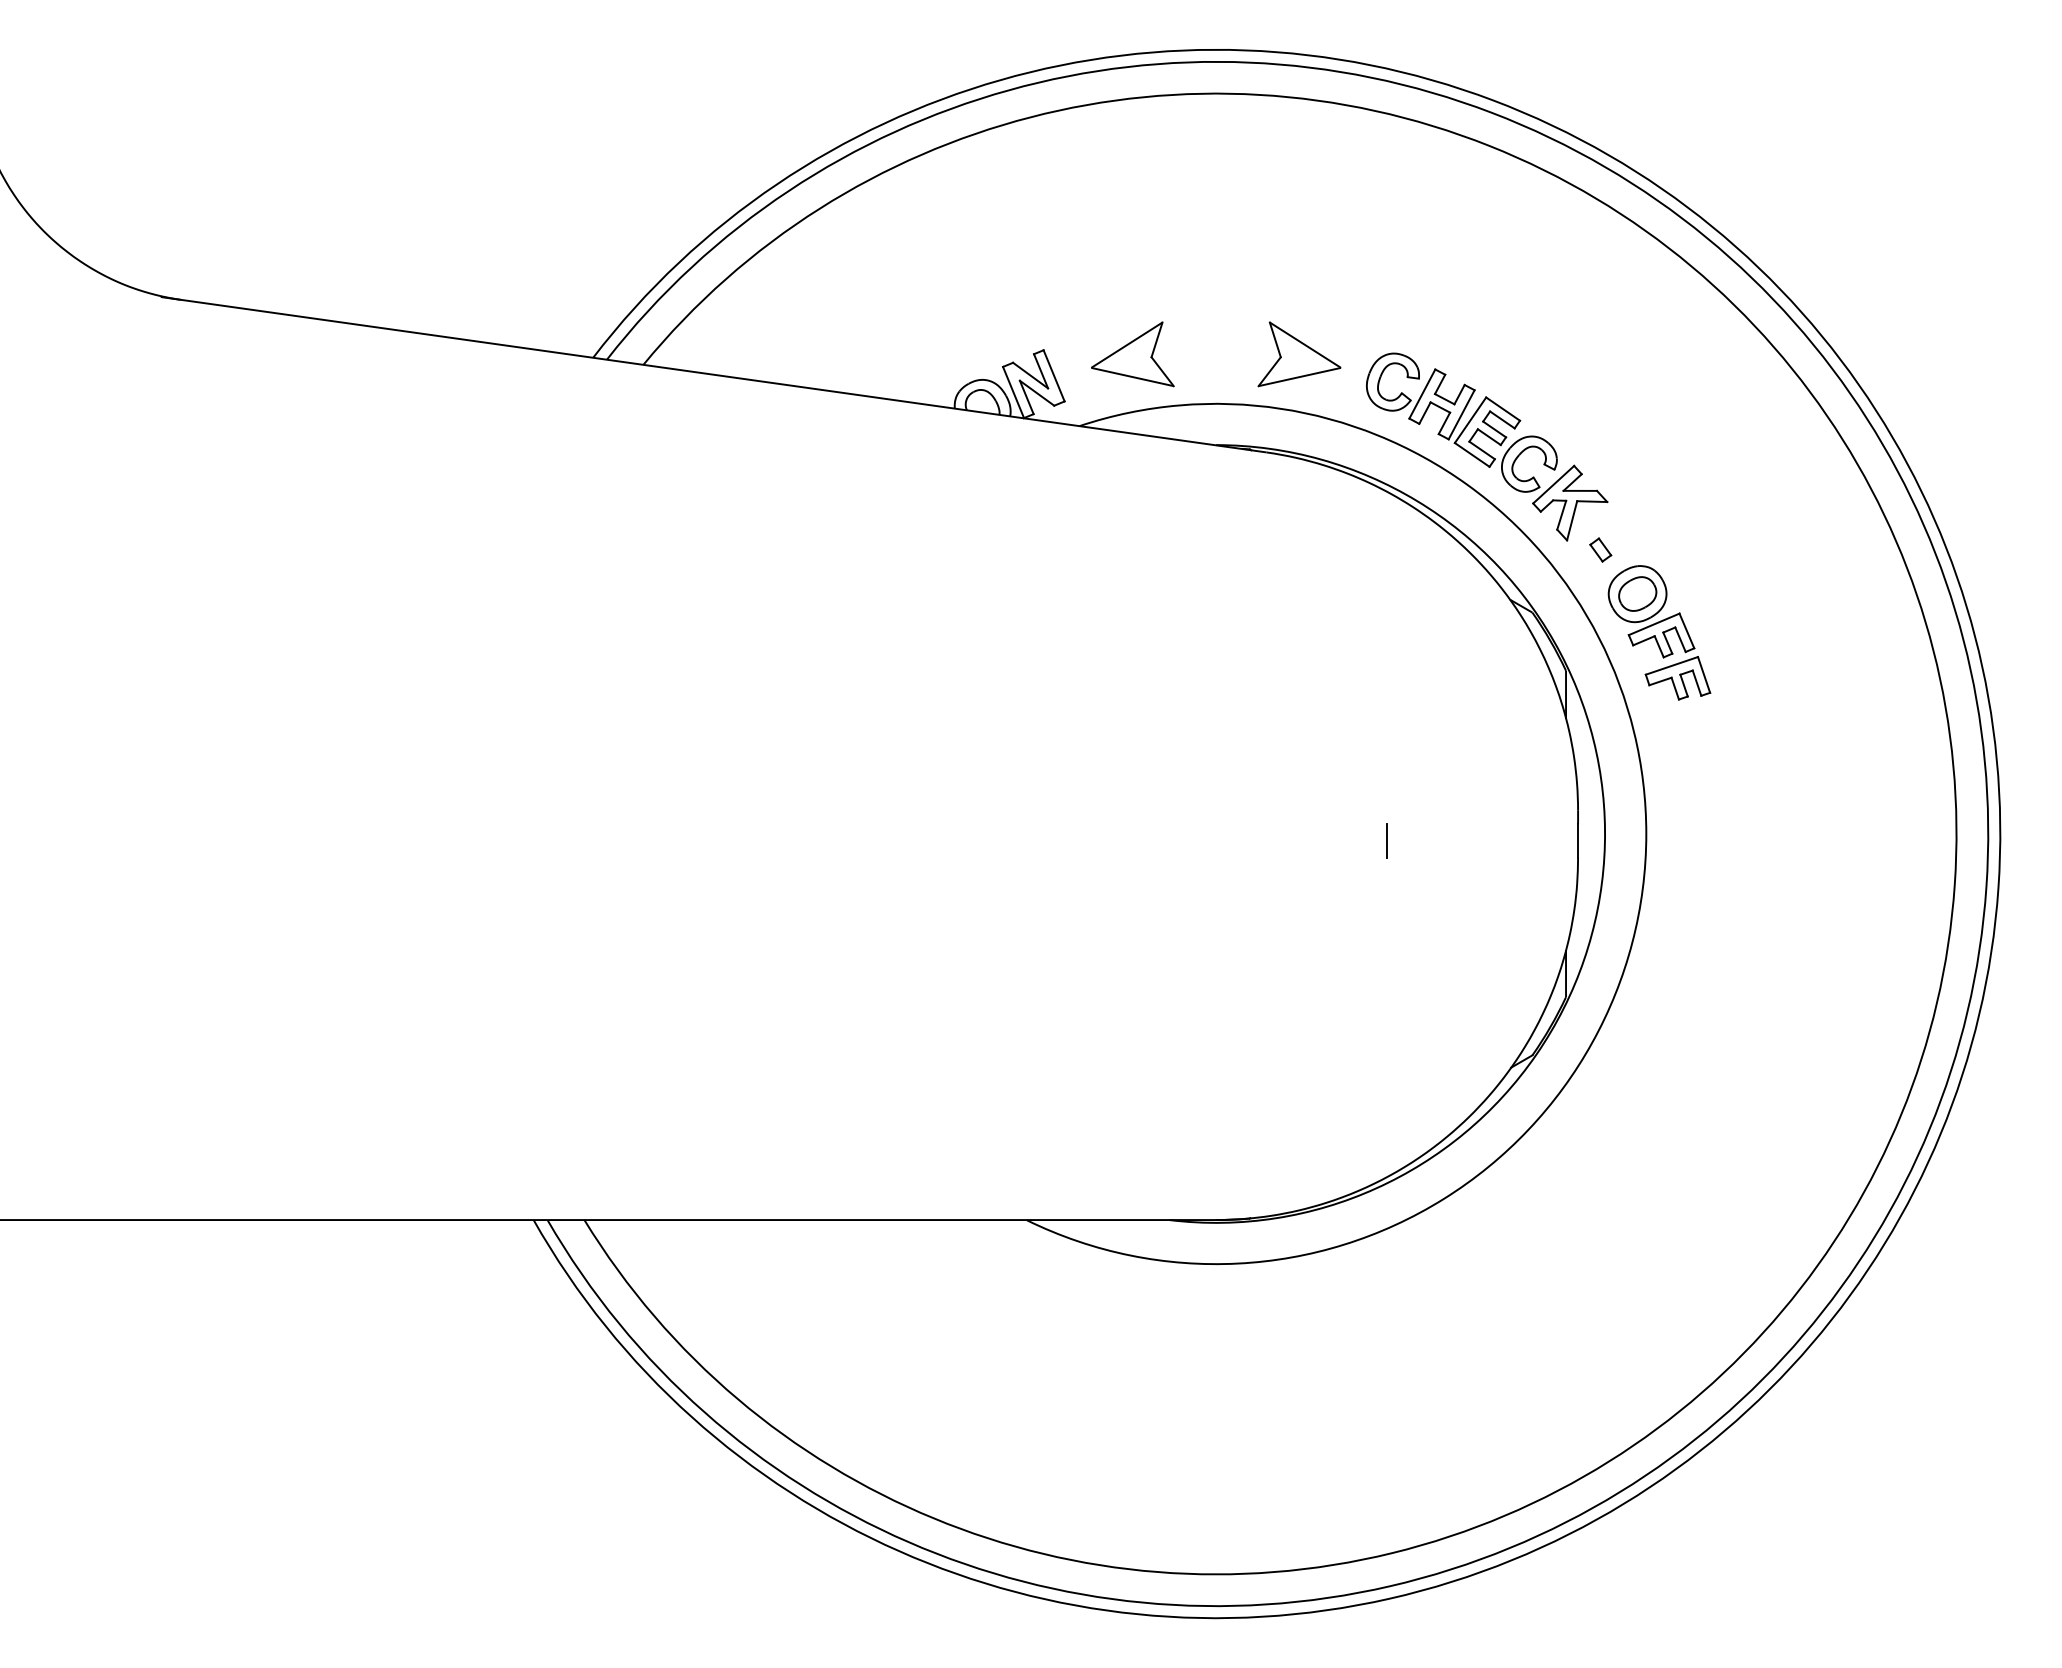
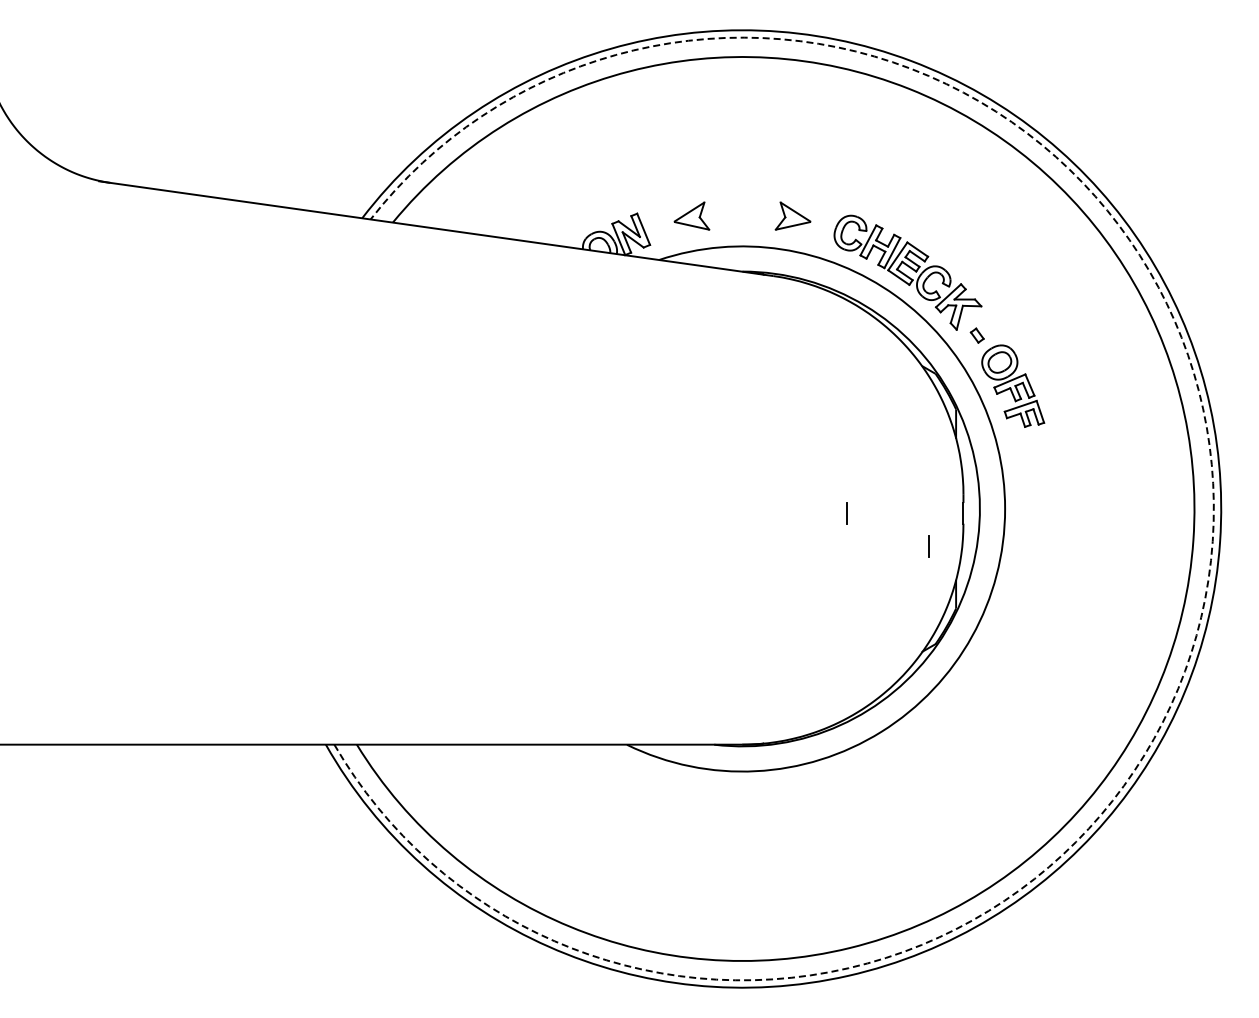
part: (1132, 353) -> (691, 215), size x0.7
part: (1298, 353) -> (792, 215), size x0.7
arc: (1986, 887) -> (1212, 541), solid -> dashed
line: (1520, 895) -> (928, 546), added

